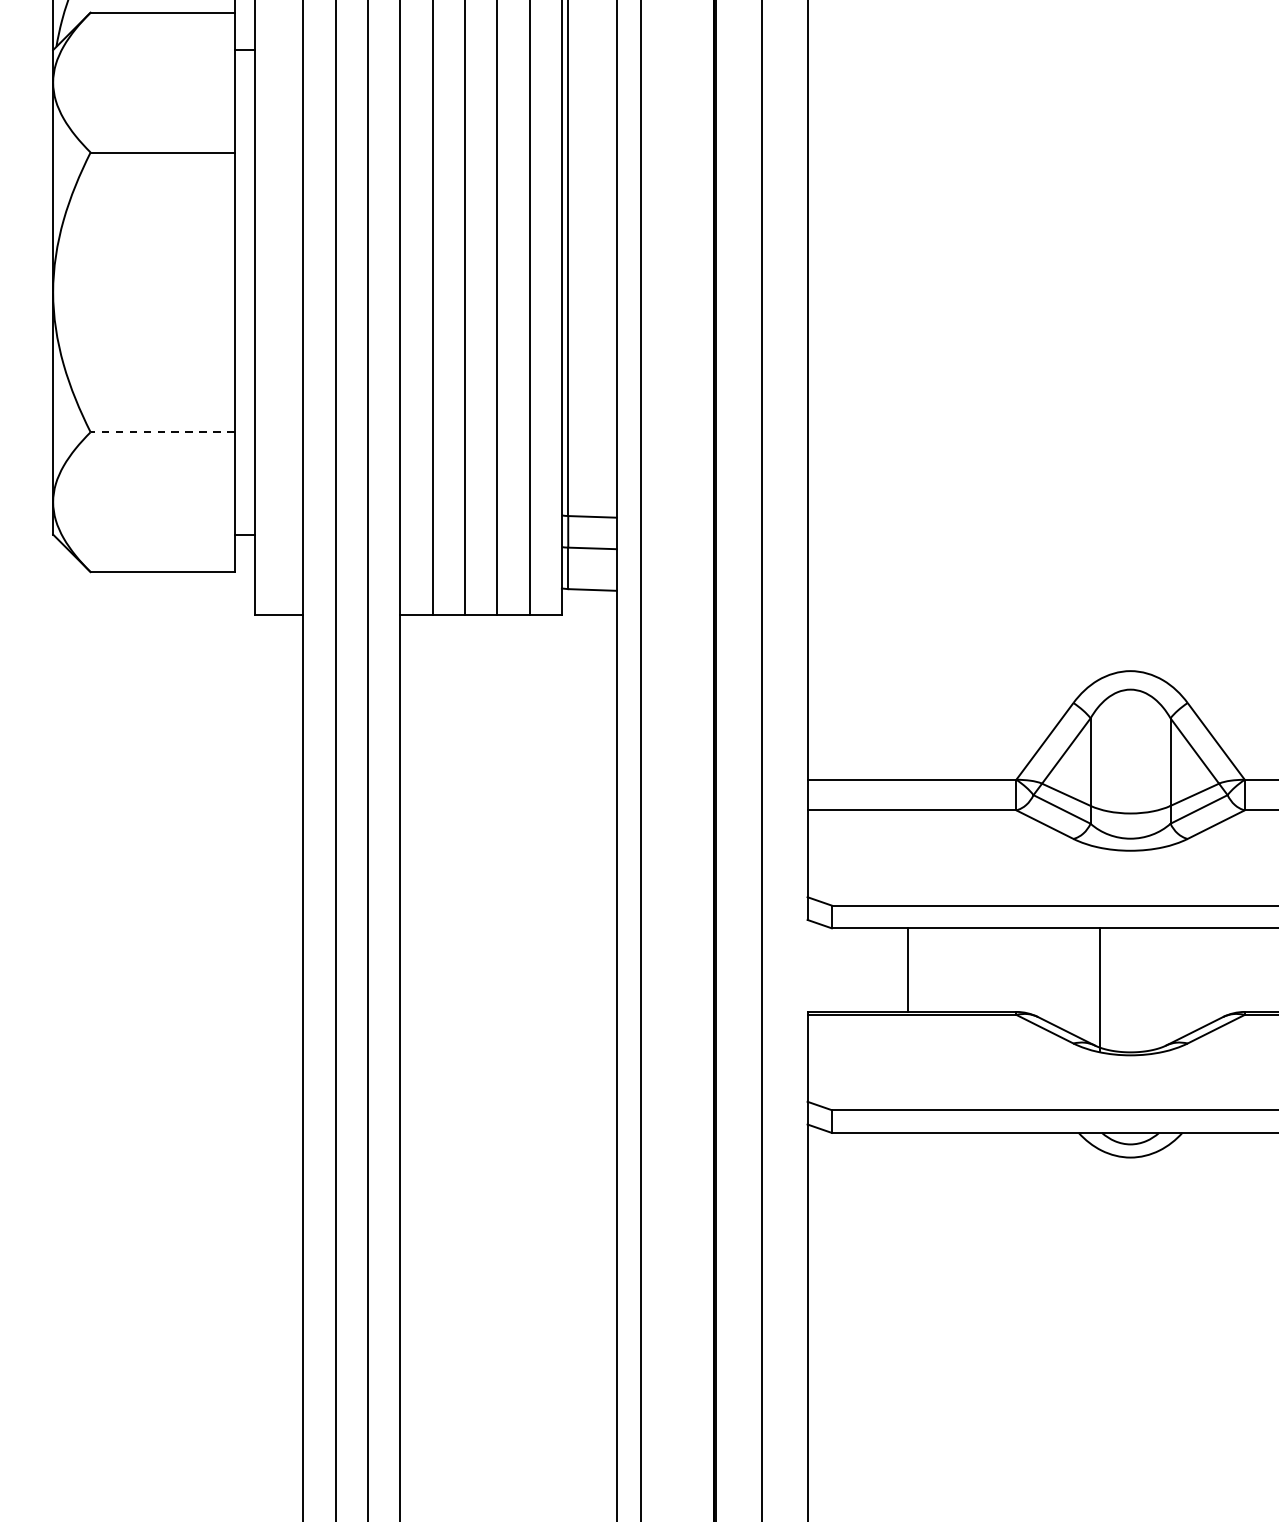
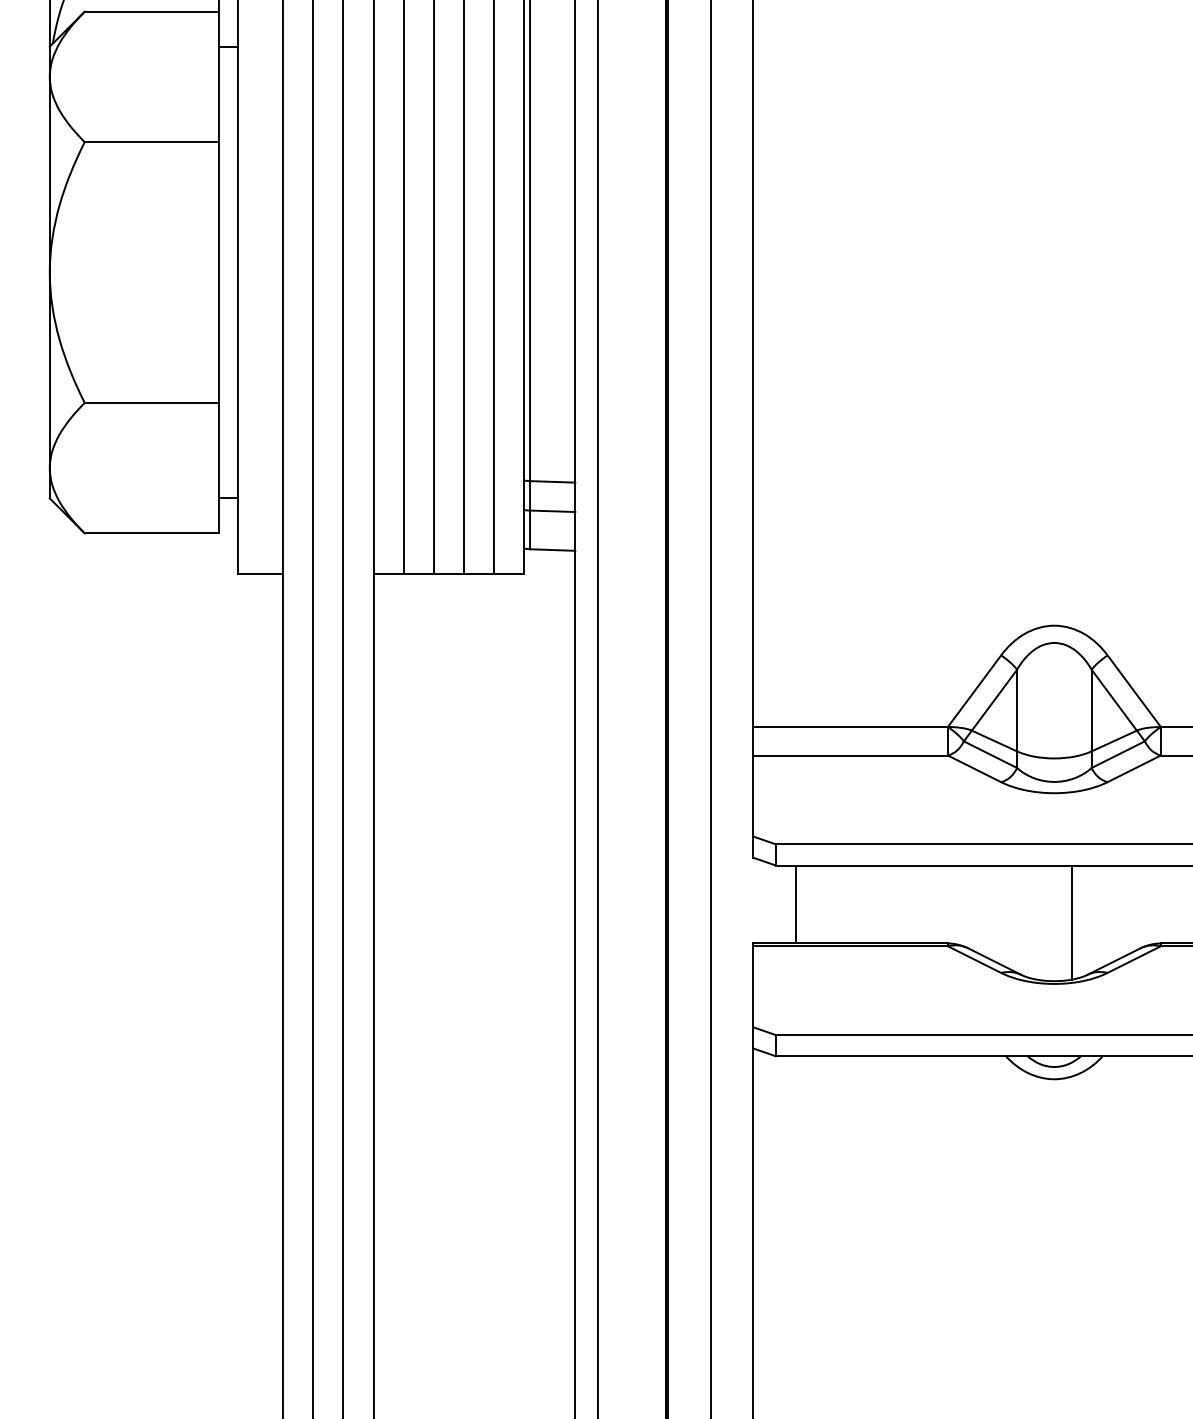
line: (162, 431) -> (151, 402), dashed -> solid
line: (907, 970) -> (796, 904), moved
line: (1100, 989) -> (1072, 922), moved

